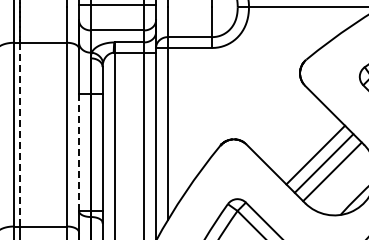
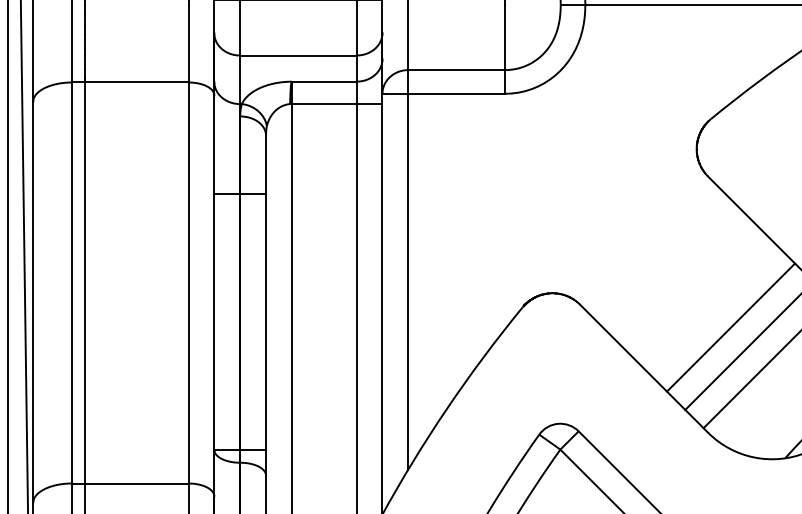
line: (19, 134) -> (84, 282), dashed -> solid
line: (79, 152) -> (215, 321), dashed -> solid

